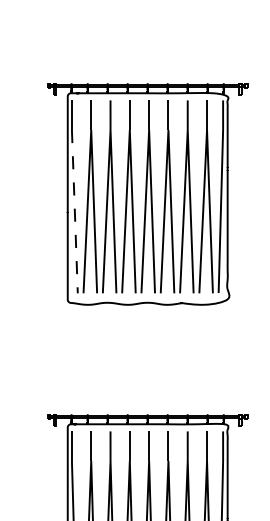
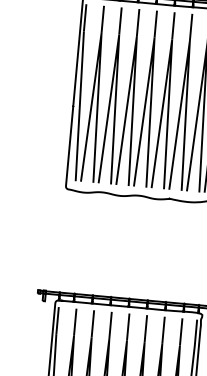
line: (74, 211) -> (79, 106), dashed -> solid

